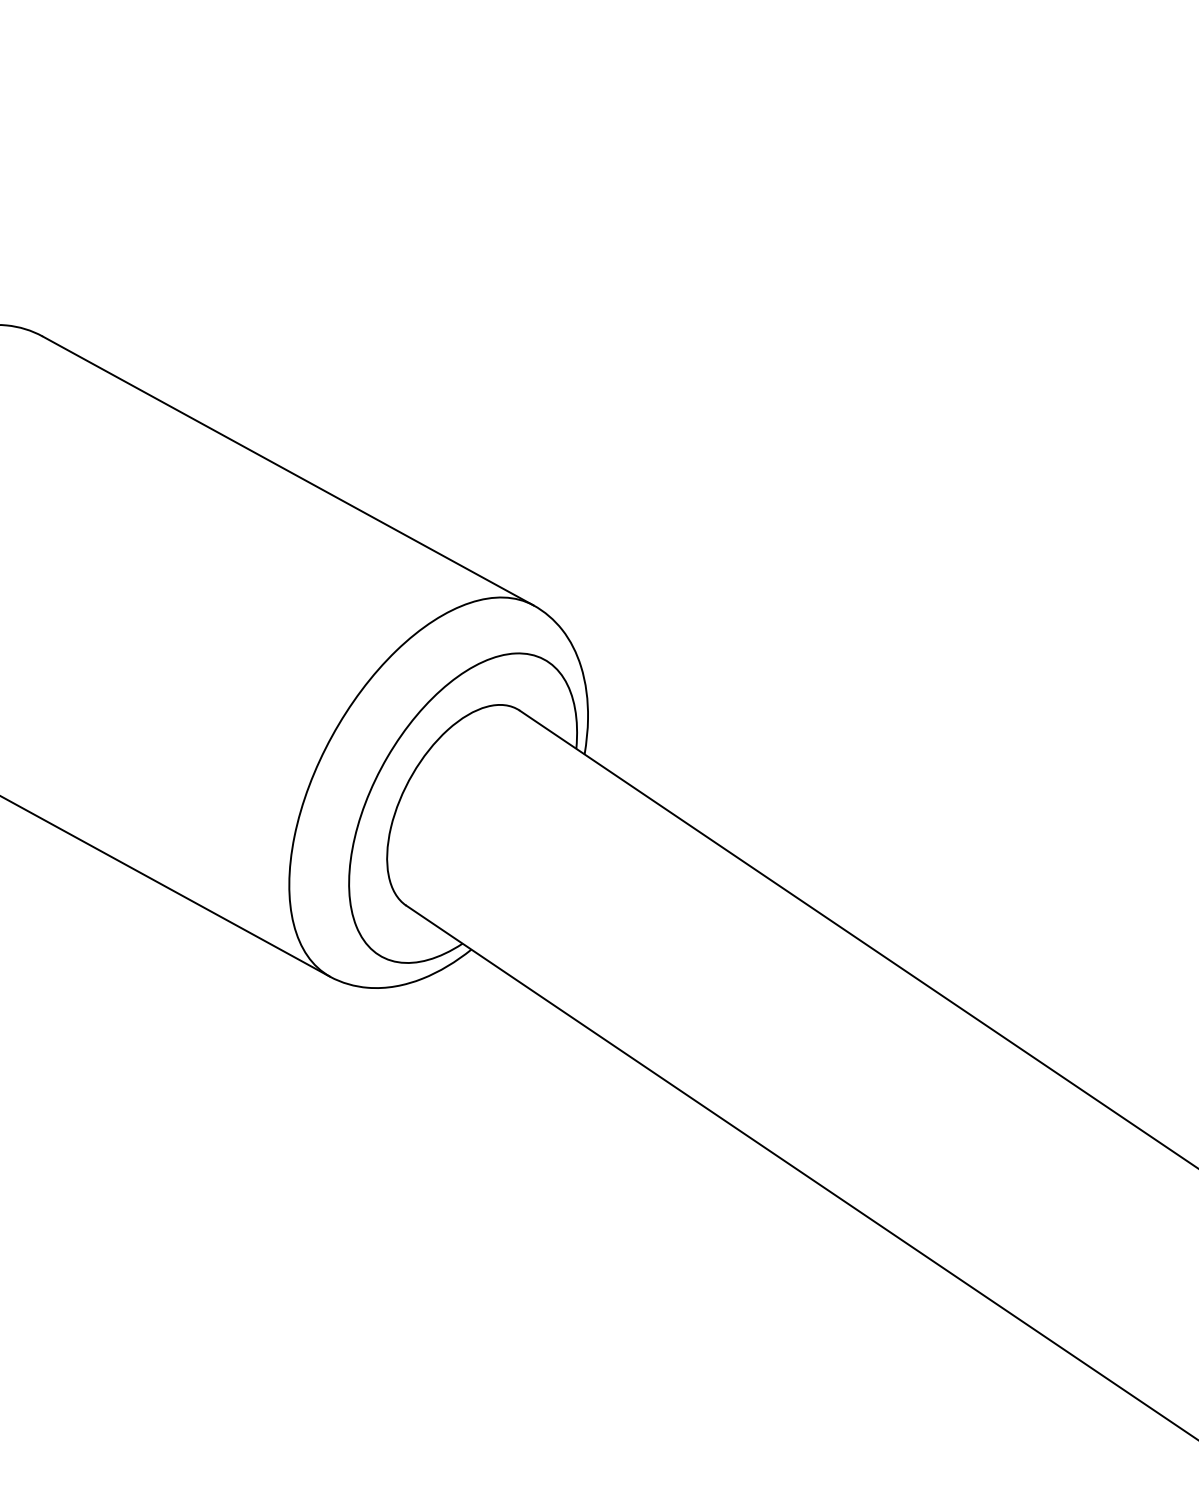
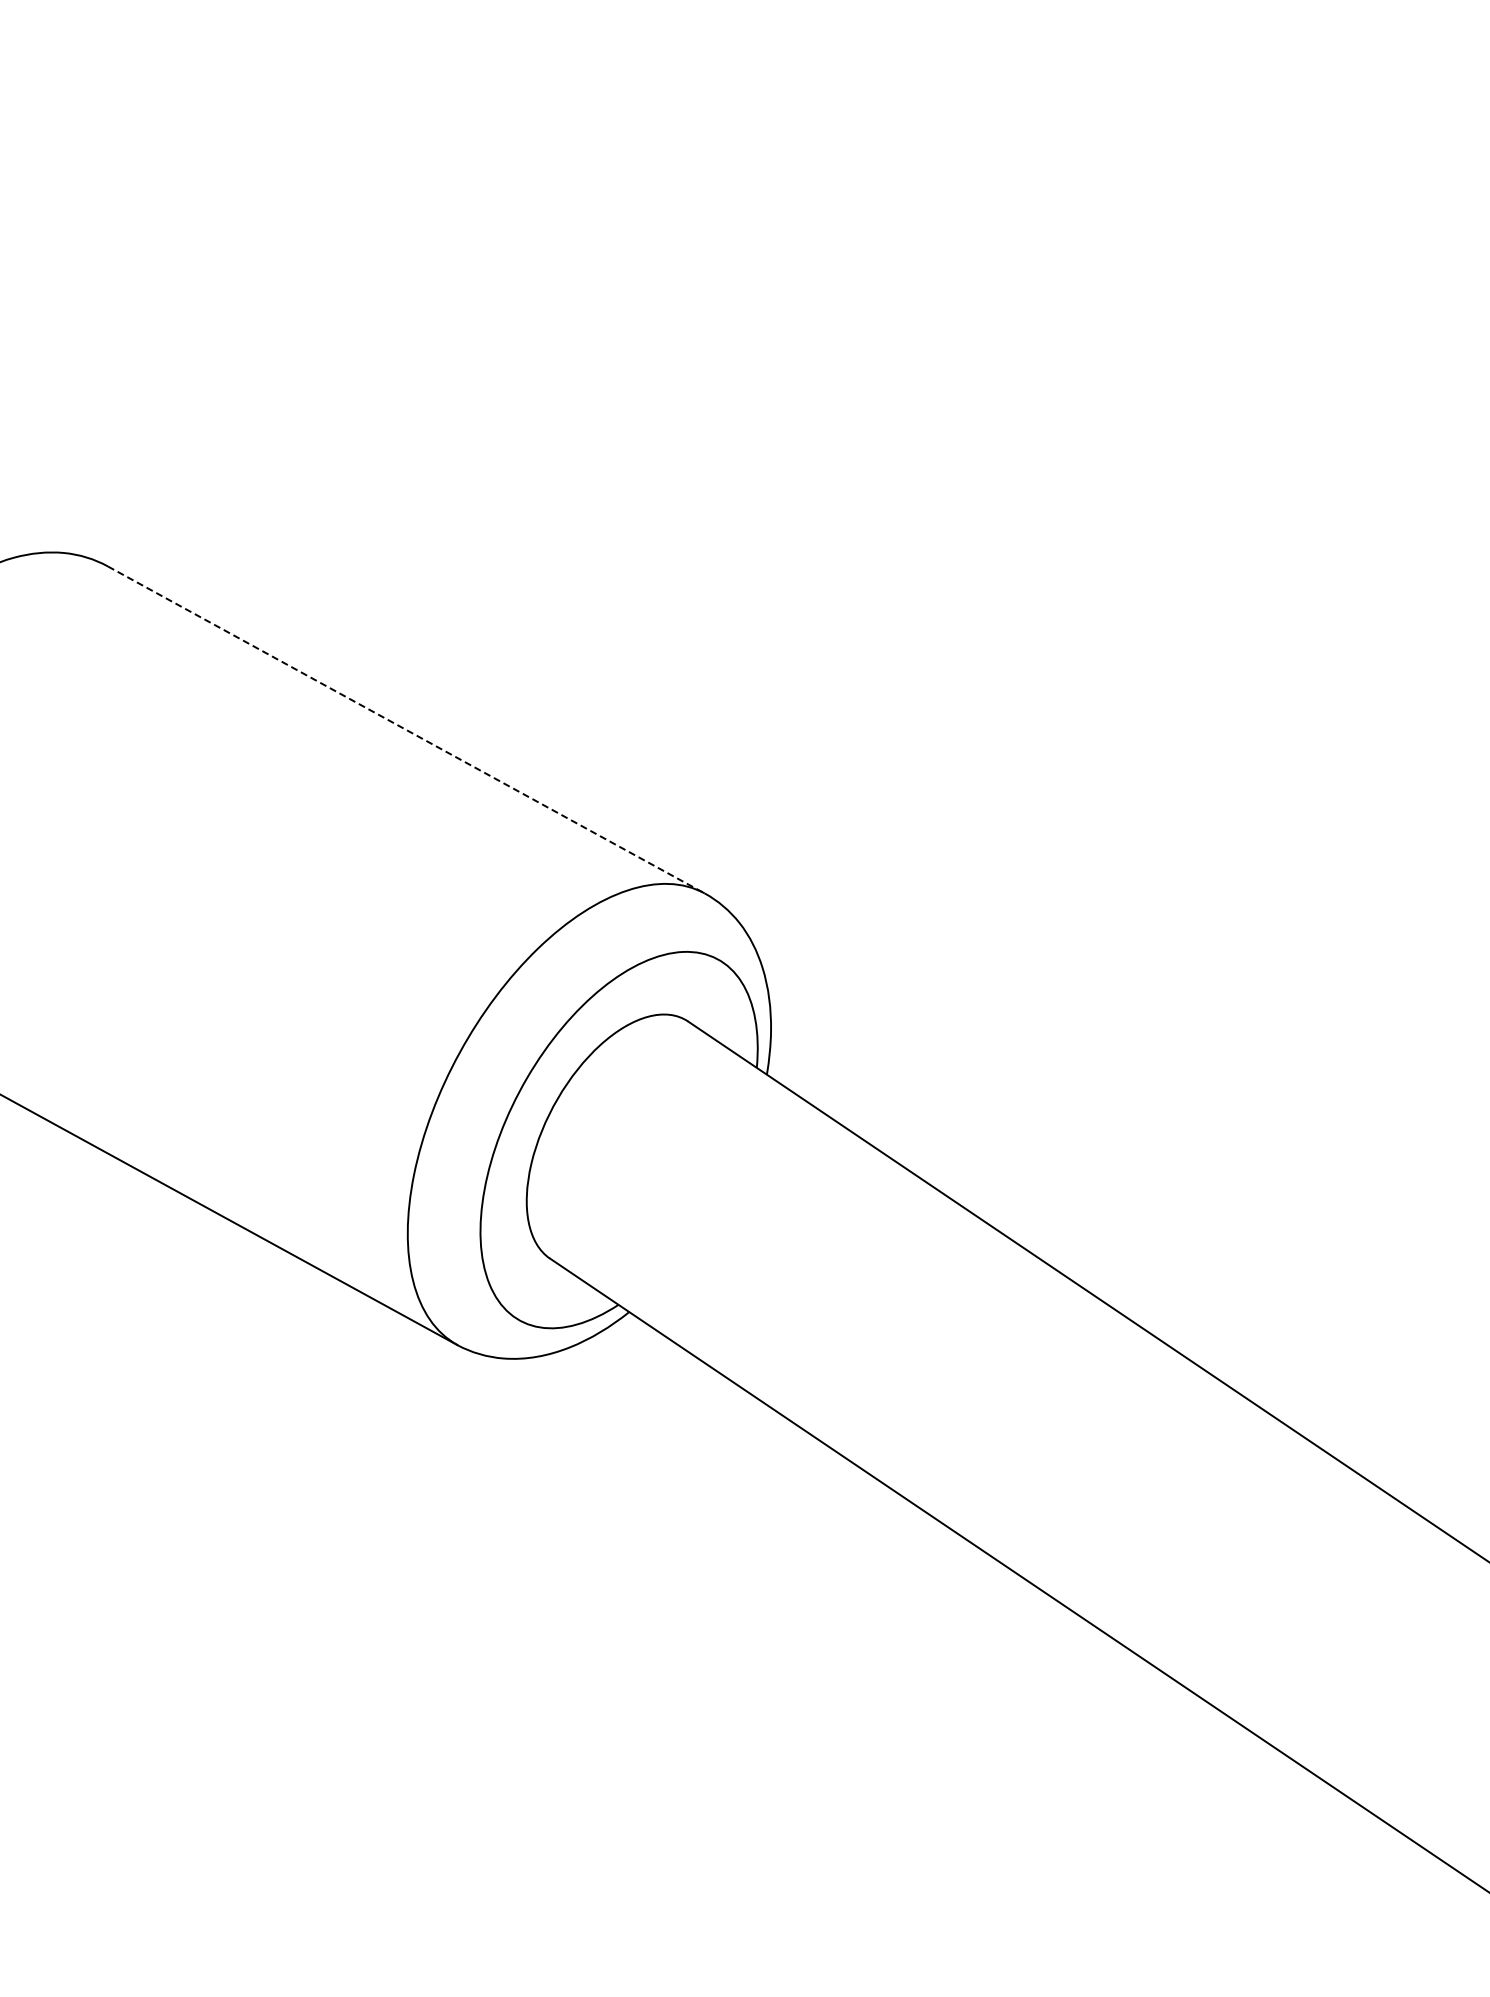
line: (288, 471) -> (406, 730), solid -> dashed

